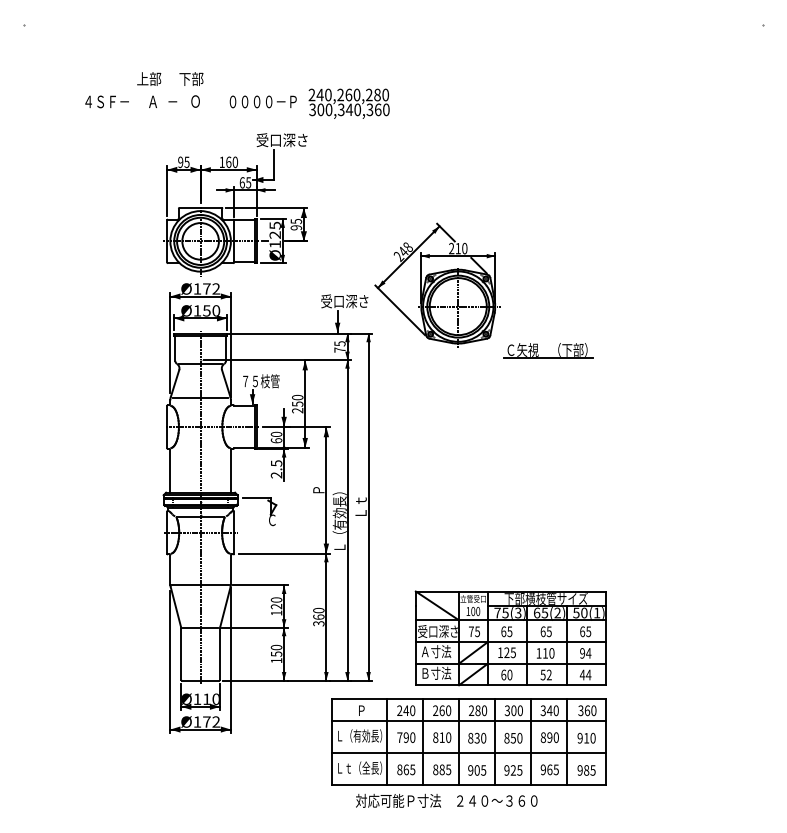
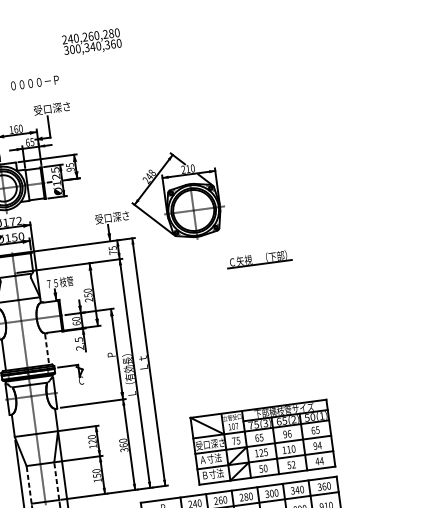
text: (348, 103) -> (91, 42), moved
part: (548, 357) -> (259, 264), moved
line: (230, 471) -> (46, 349), solid -> dashed
text: (478, 611) -> (237, 426), 100 -> 107
text: (545, 631) -> (286, 434), 65 -> 96
line: (181, 654) -> (29, 485), solid -> dashed
line: (220, 654) -> (57, 481), solid -> dashed
text: (503, 674) -> (261, 468), 60 -> 50

